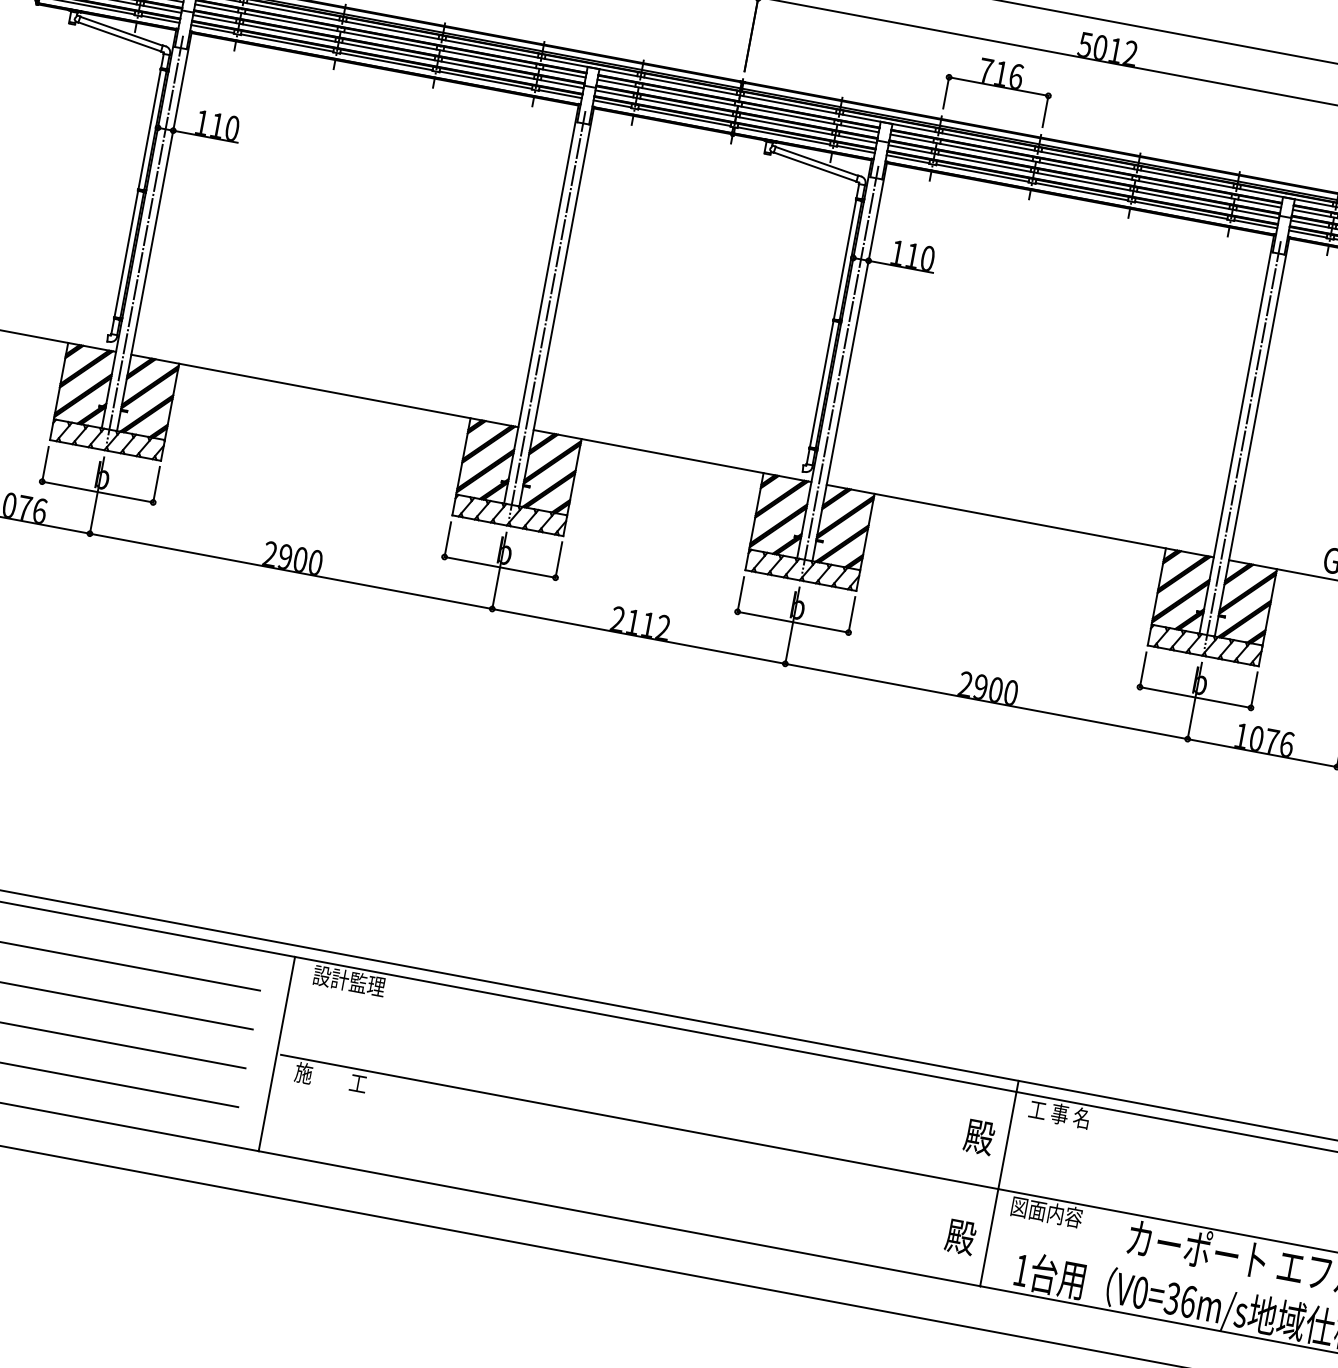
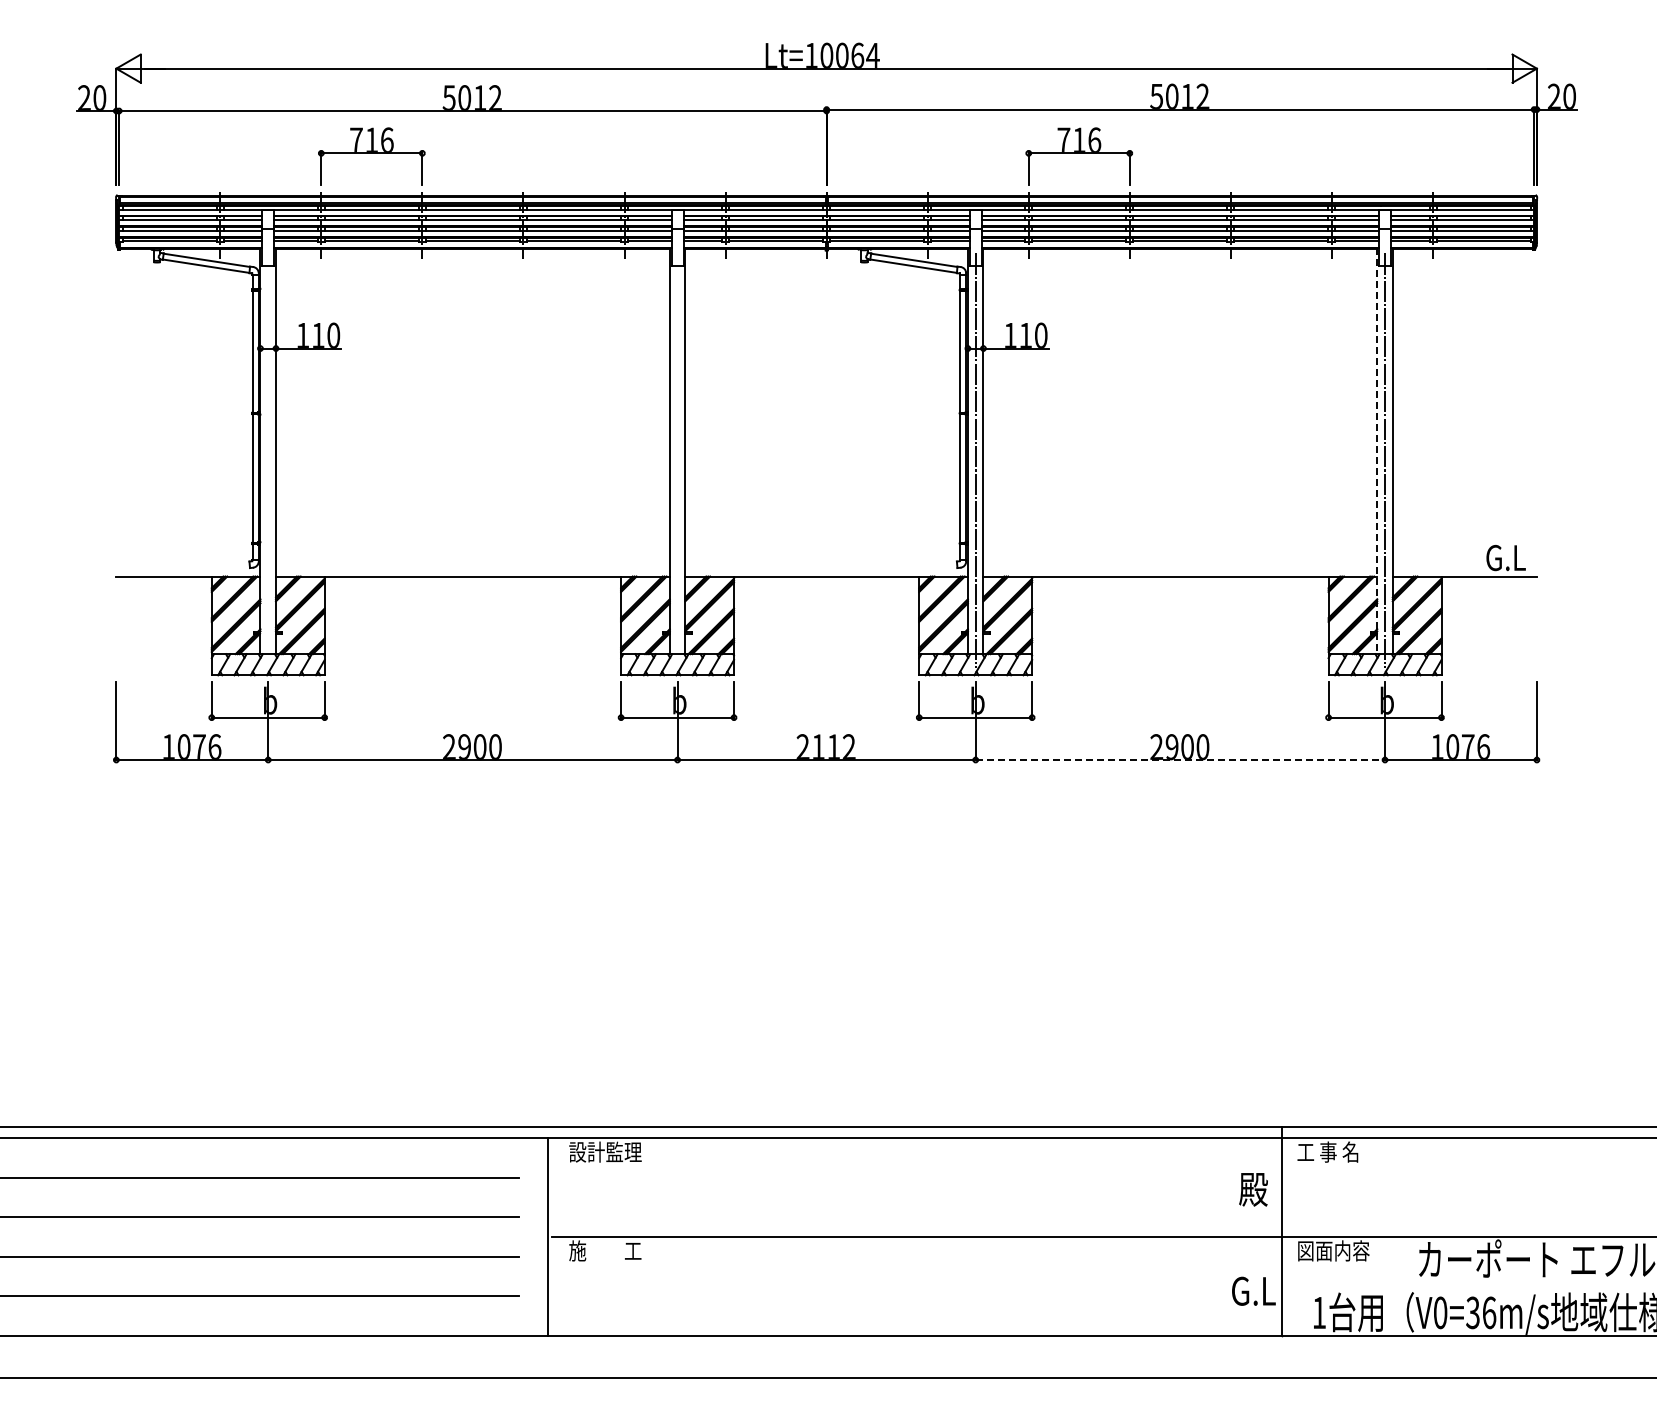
line: (145, 239) -> (268, 460), removed
line: (547, 314) -> (677, 460), removed
line: (1237, 434) -> (1377, 451), solid -> dashed
line: (986, 701) -> (1180, 760), solid -> dashed
text: (960, 1237) -> (1253, 1291), 殿 -> G.L

